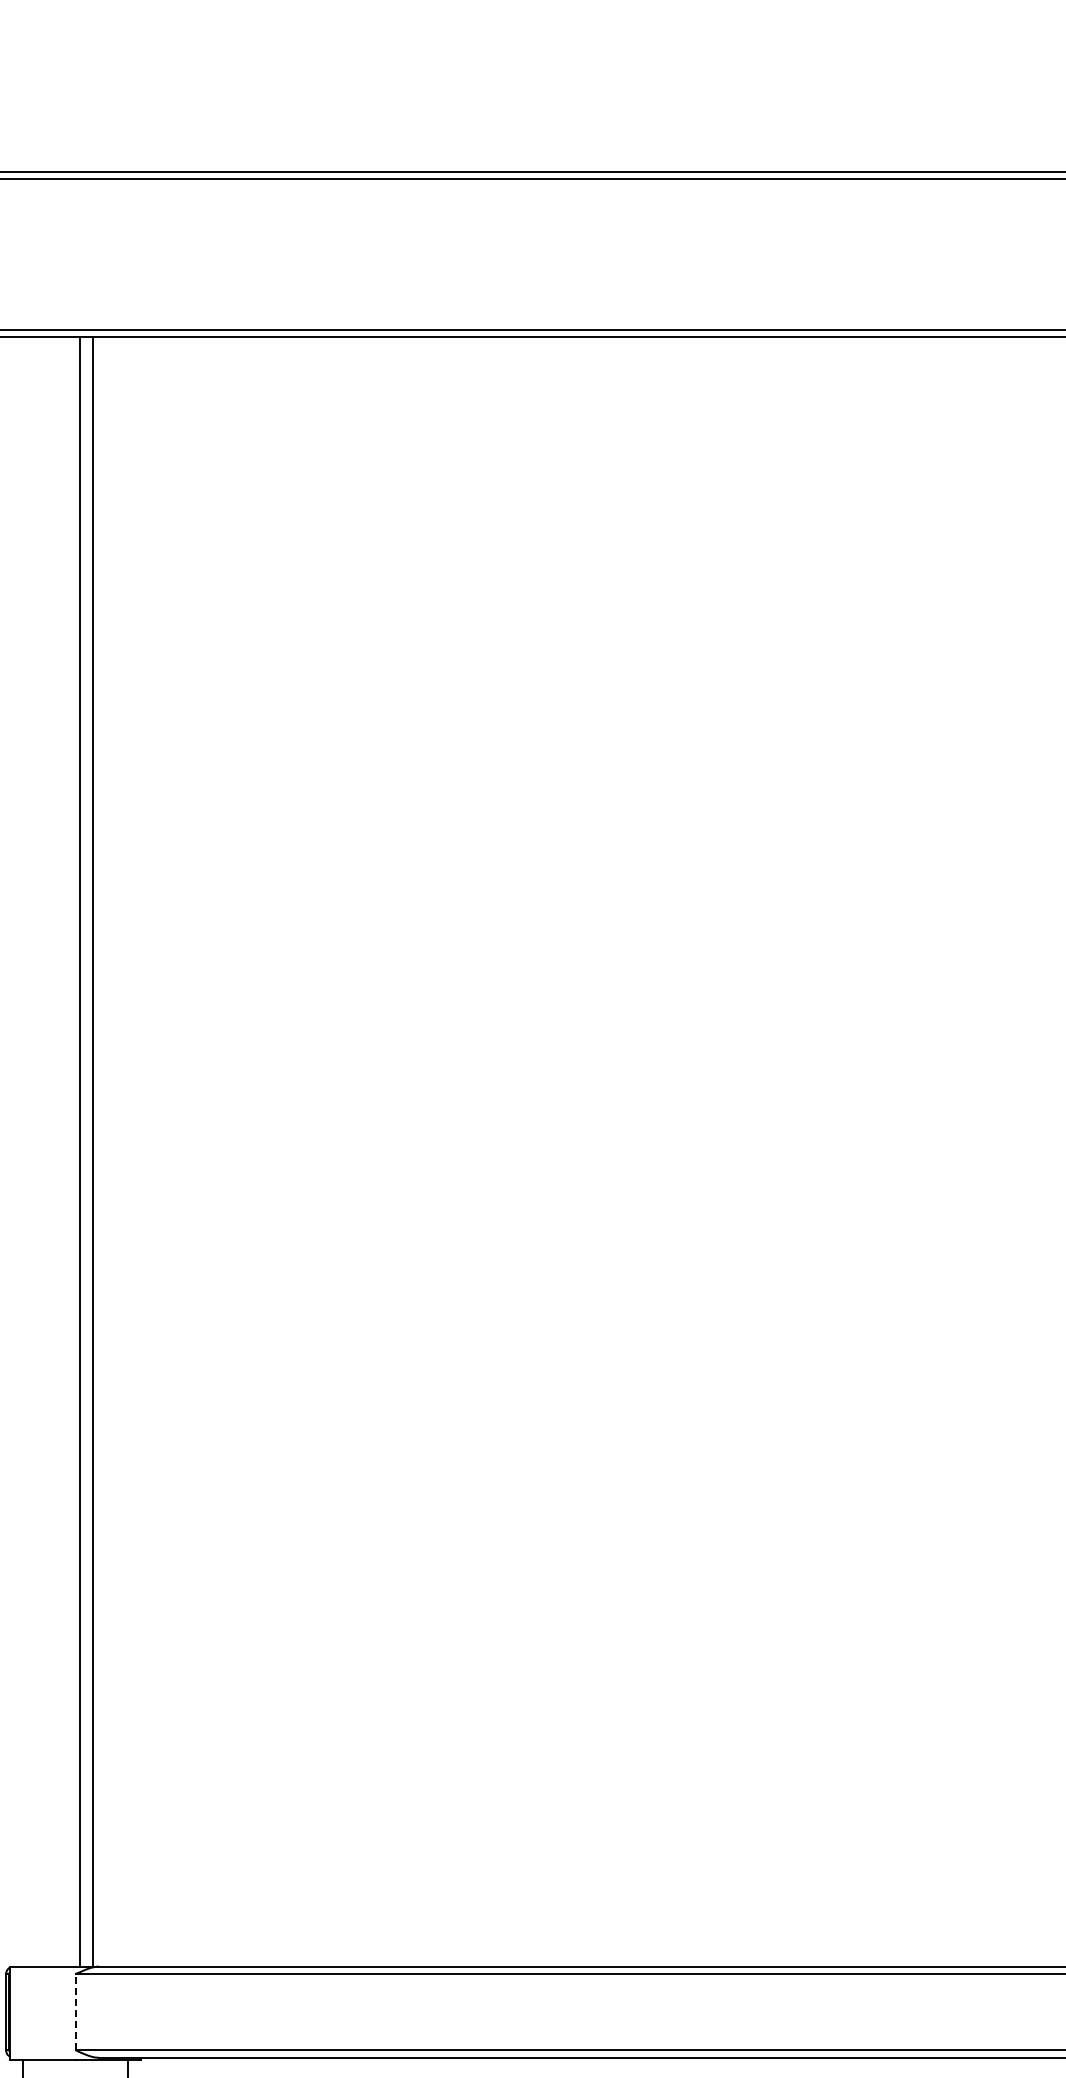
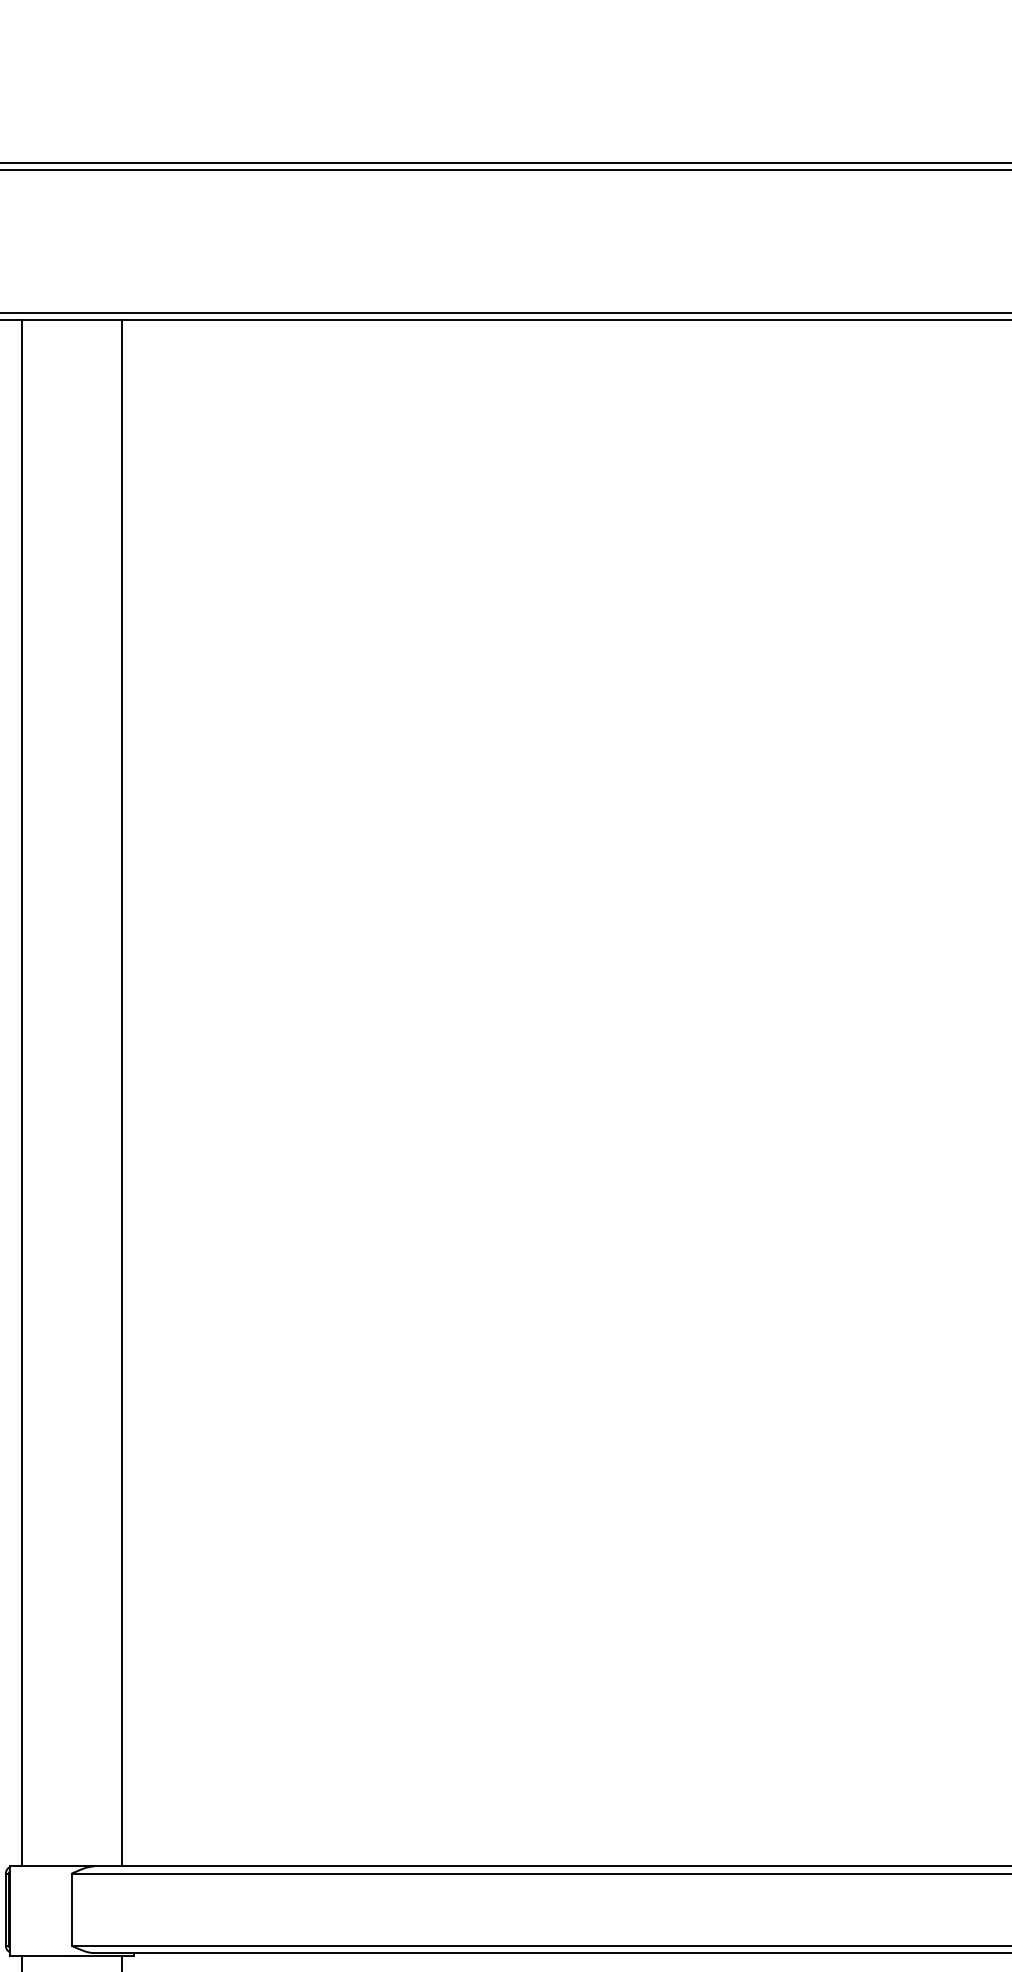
line: (80, 1151) -> (22, 1092), moved
line: (93, 1151) -> (122, 1092), moved
line: (75, 2011) -> (71, 1909), dashed -> solid

